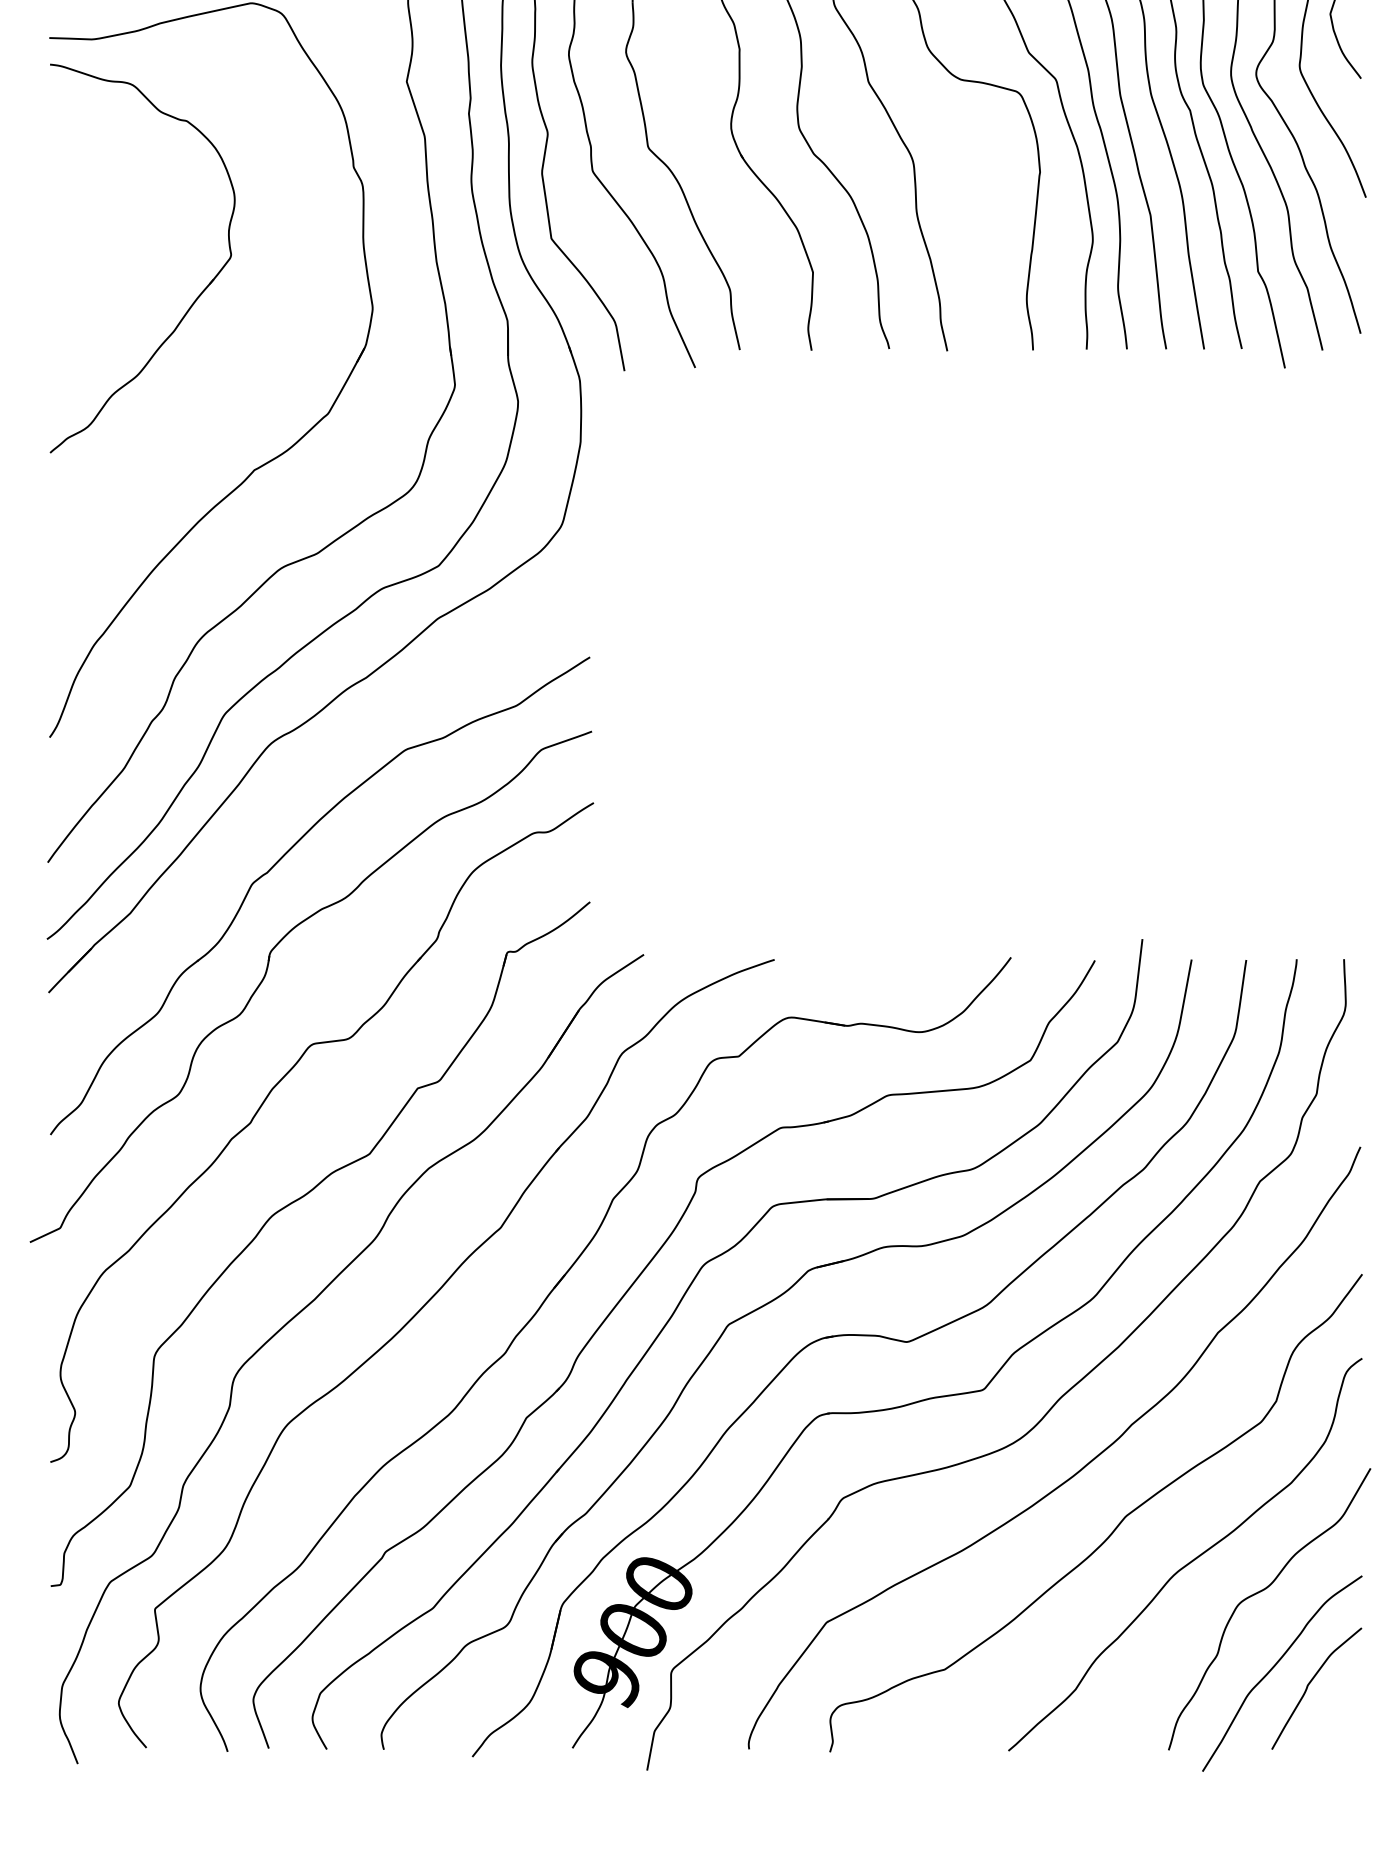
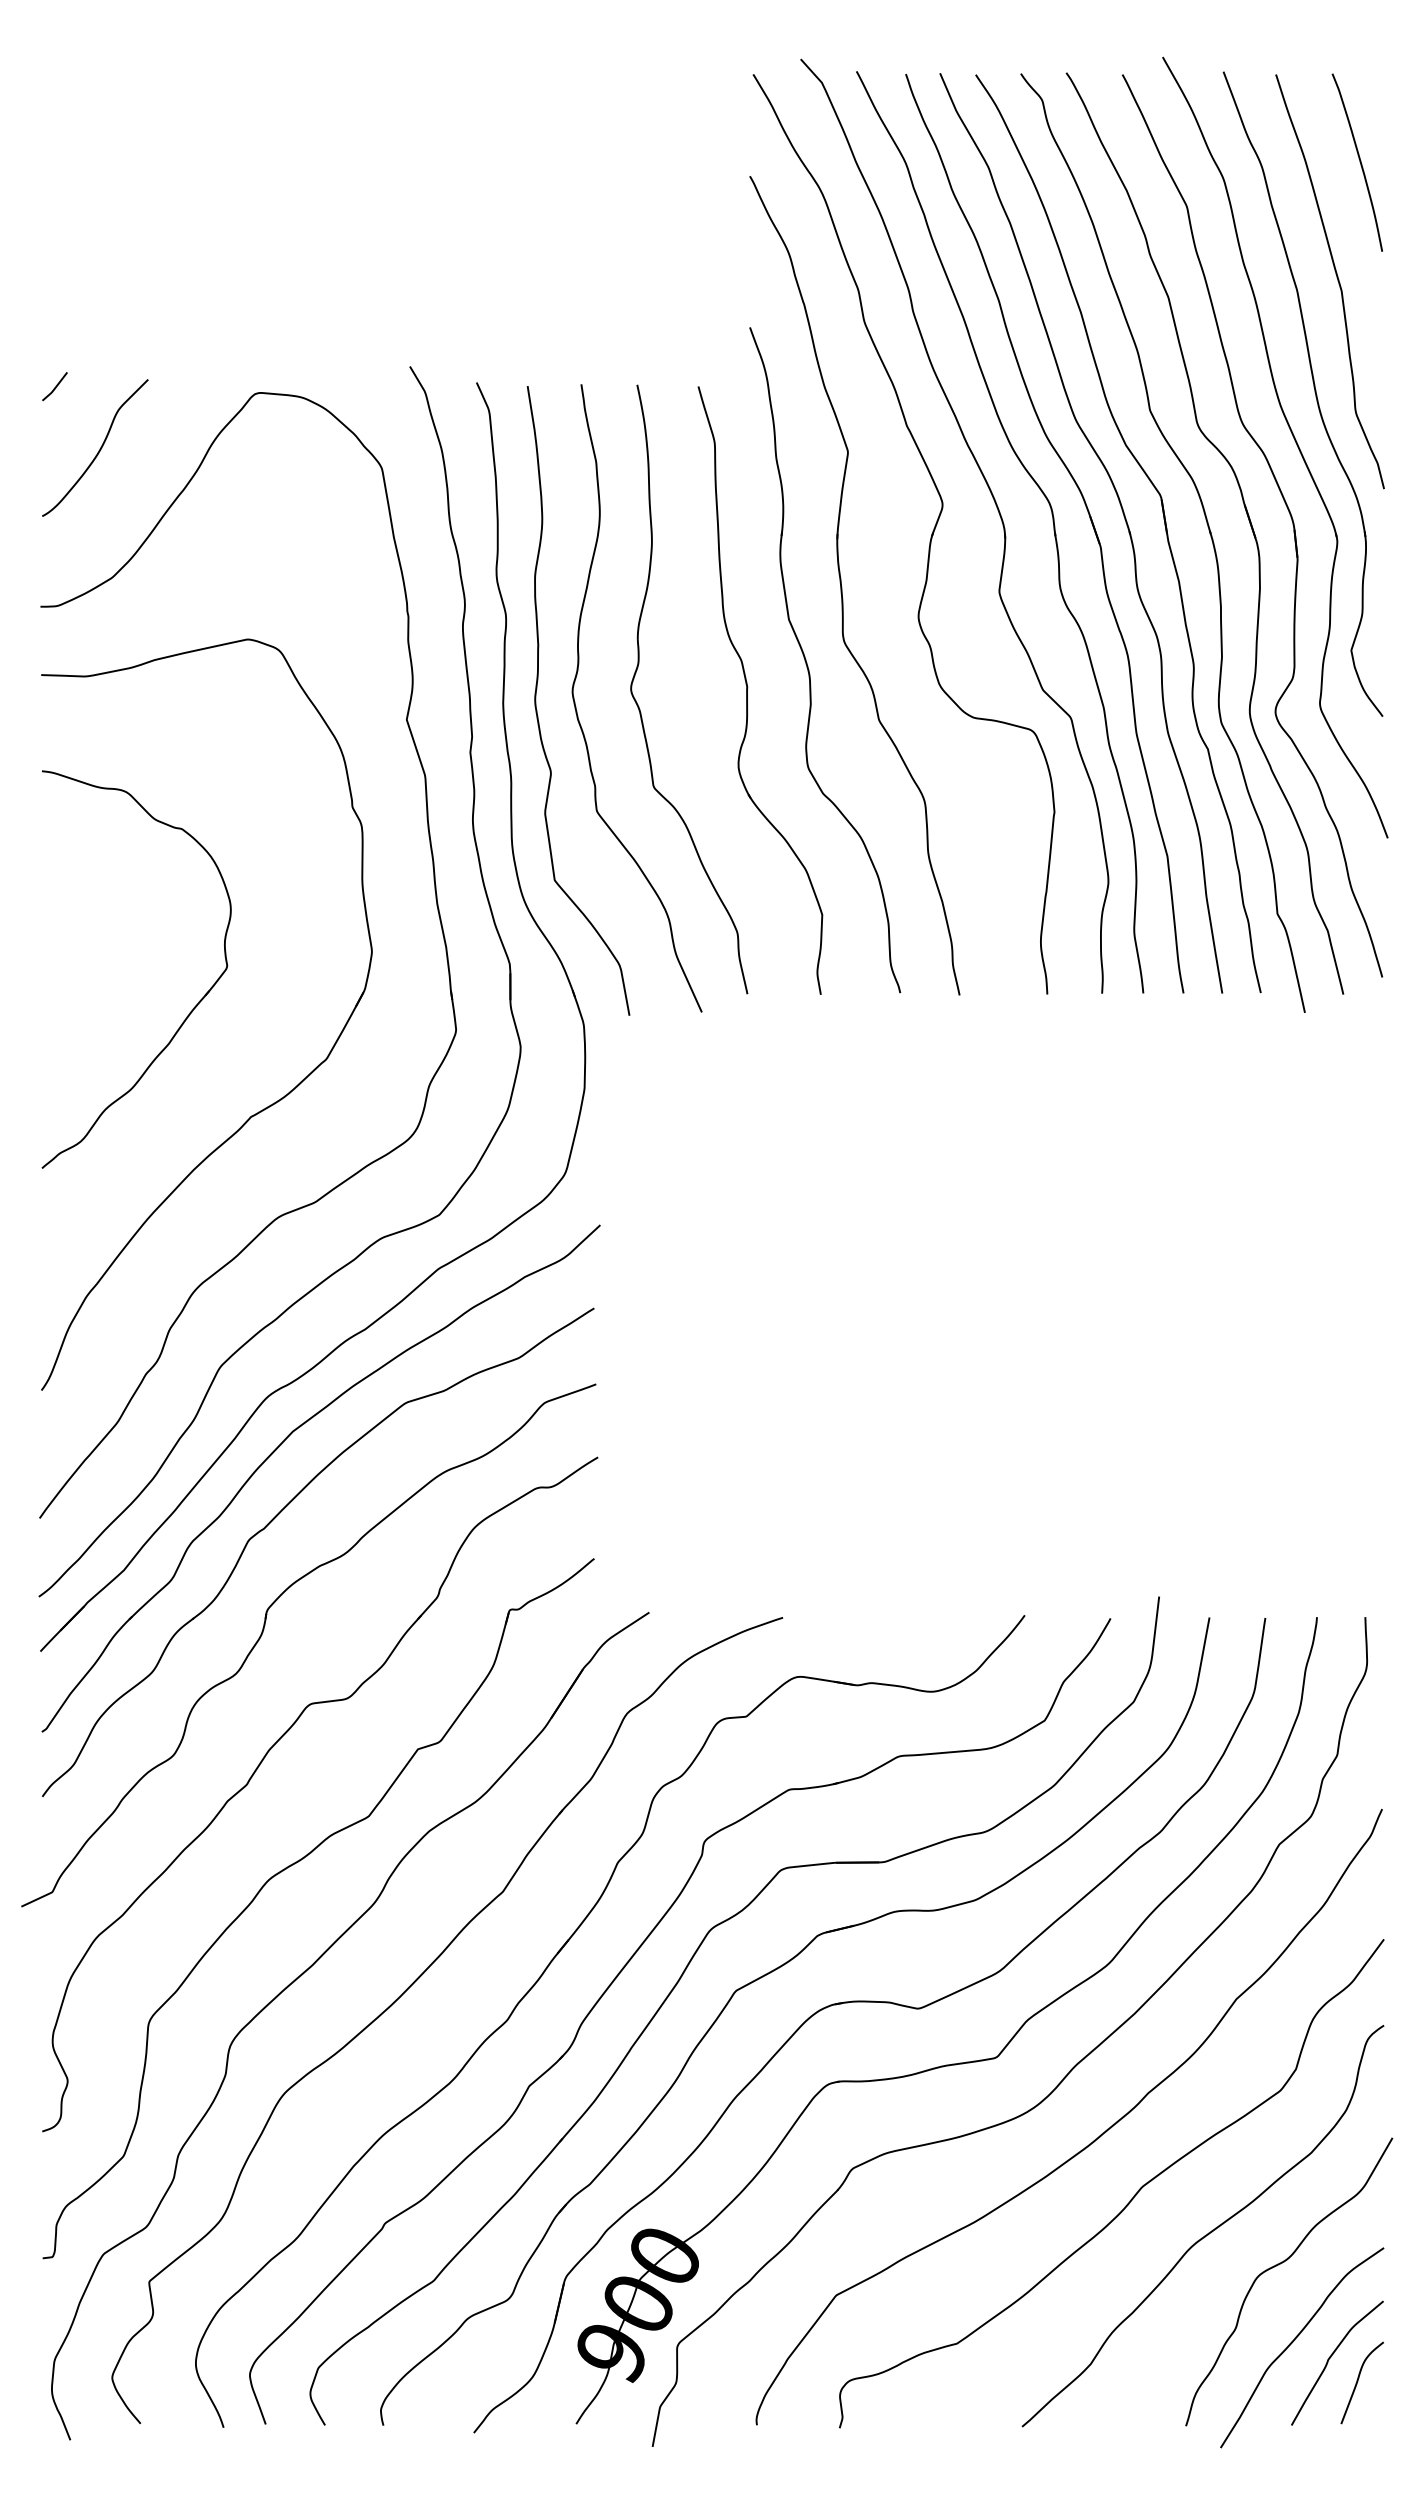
part: (194, 300) -> (189, 1012), moved
part: (283, 792) -> (280, 1446), added
curve: (1337, 1706) -> (1358, 2381), added

